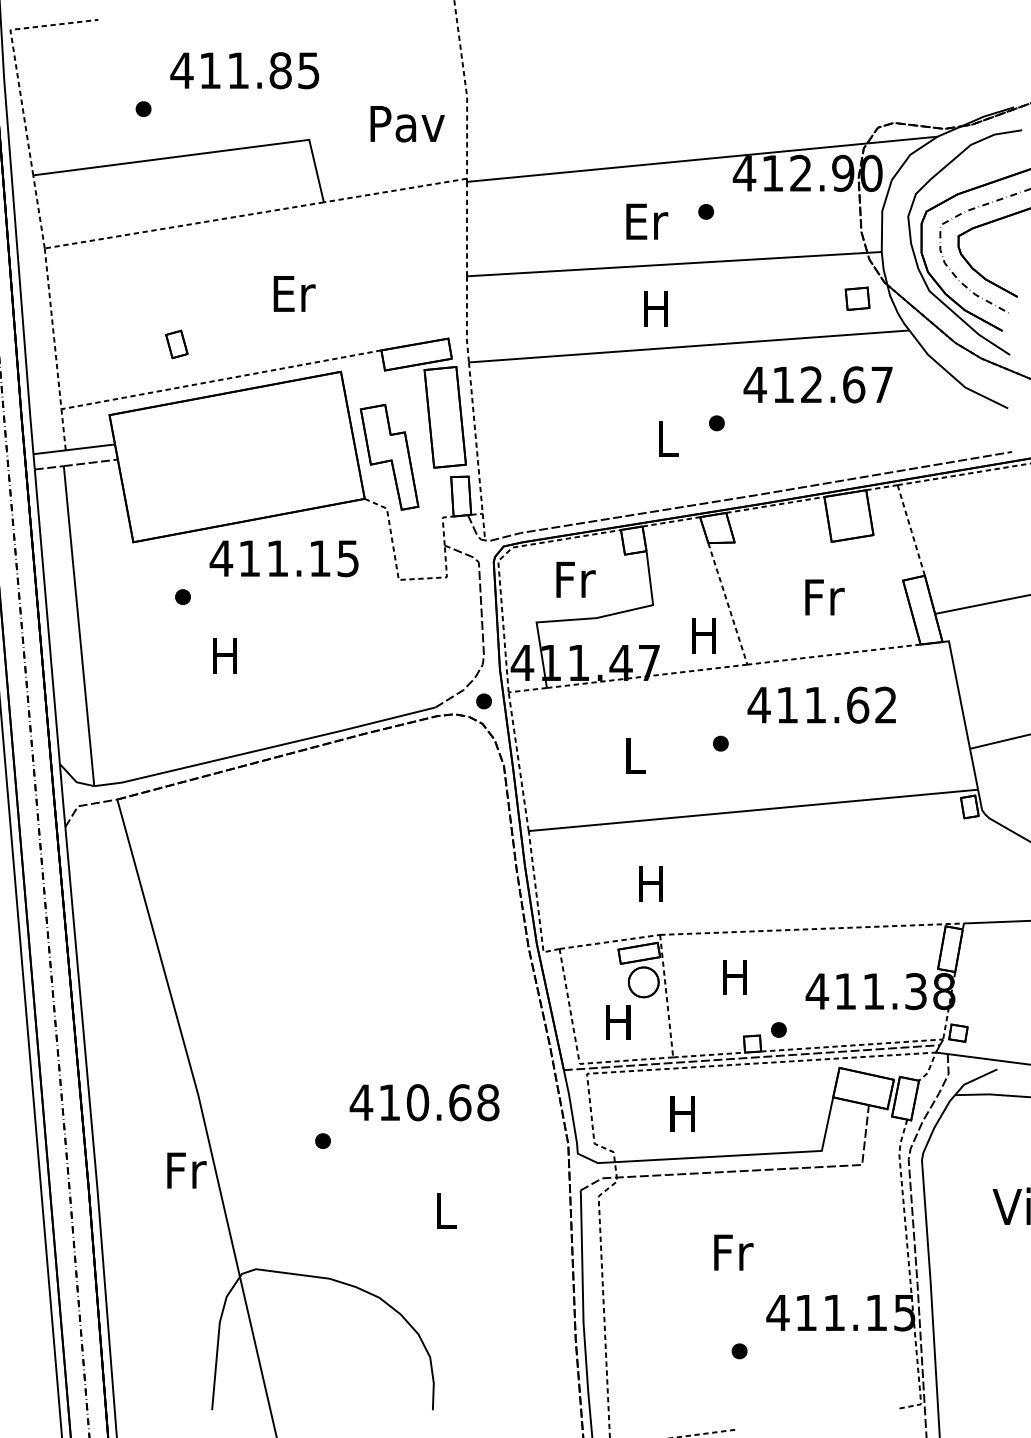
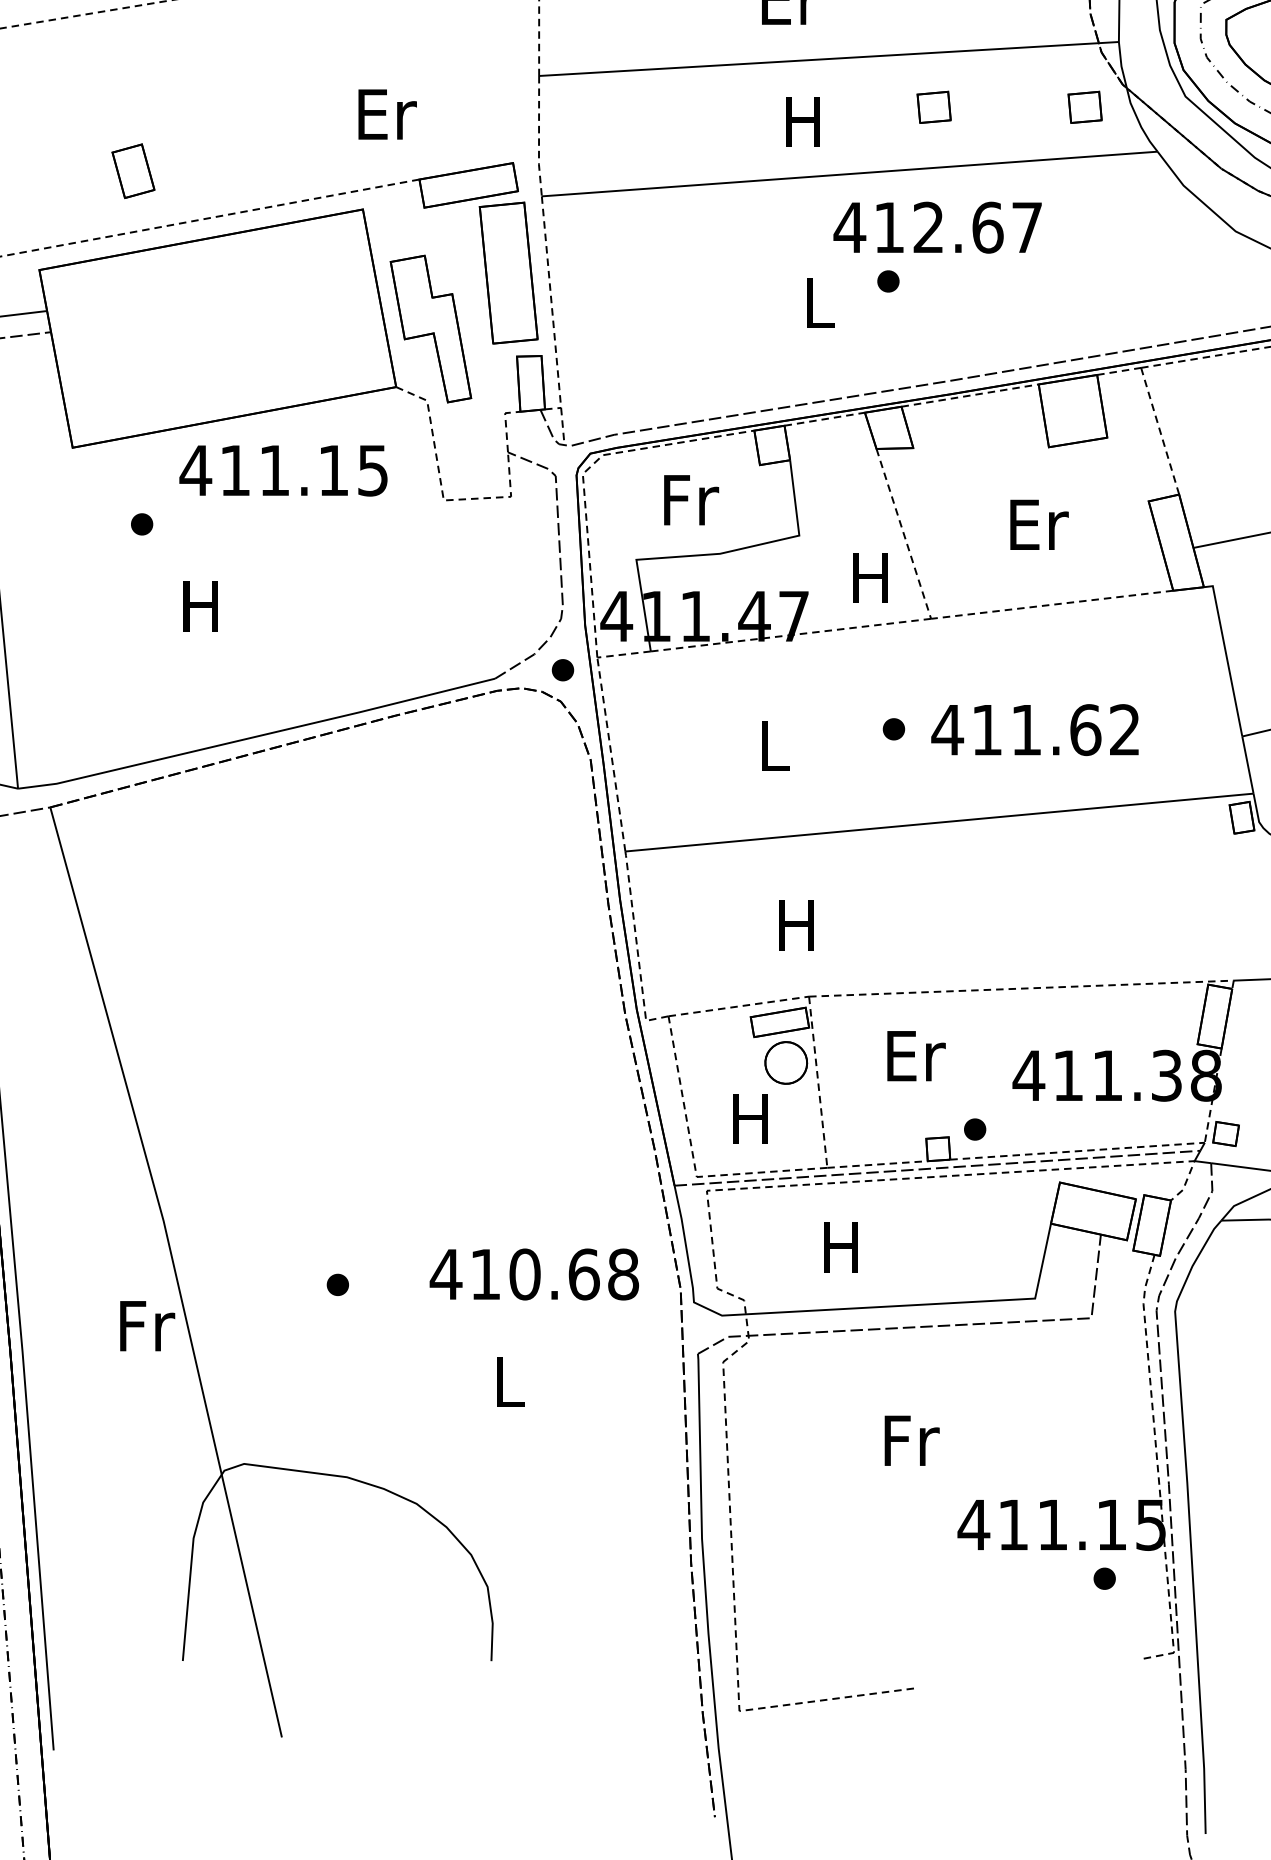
text: (294, 293) -> (387, 113), moved
part: (749, 298) -> (934, 106), added
part: (176, 344) -> (133, 171), size x1.4
text: (817, 384) -> (936, 227), moved
text: (824, 597) -> (1038, 524), Fr -> Er
text: (821, 704) -> (1034, 729), moved
text: (736, 977) -> (915, 1056), H -> Er
text: (424, 1102) -> (534, 1274), moved
part: (739, 1351) -> (1104, 1578), moved

